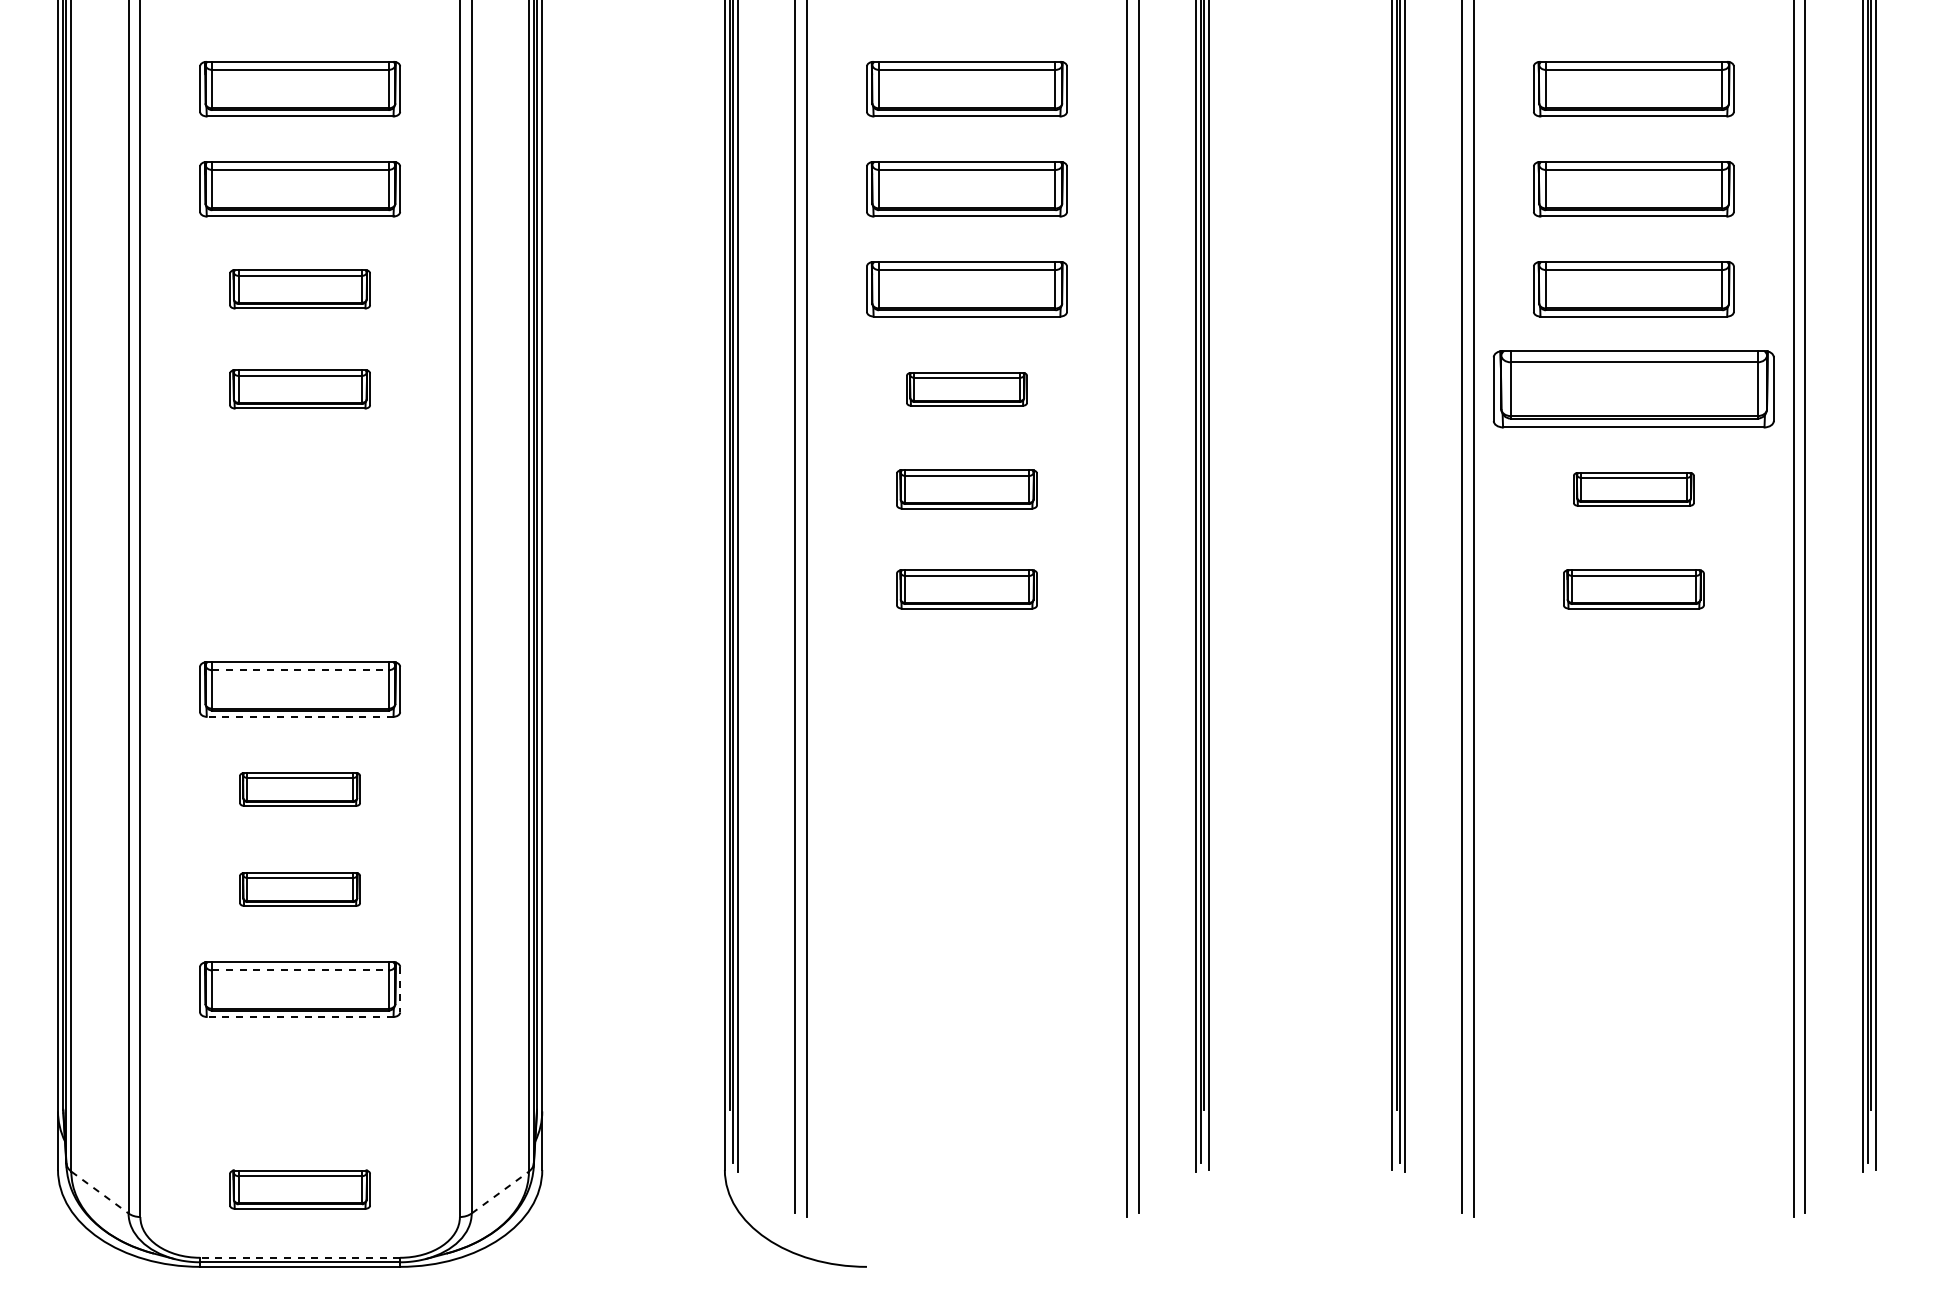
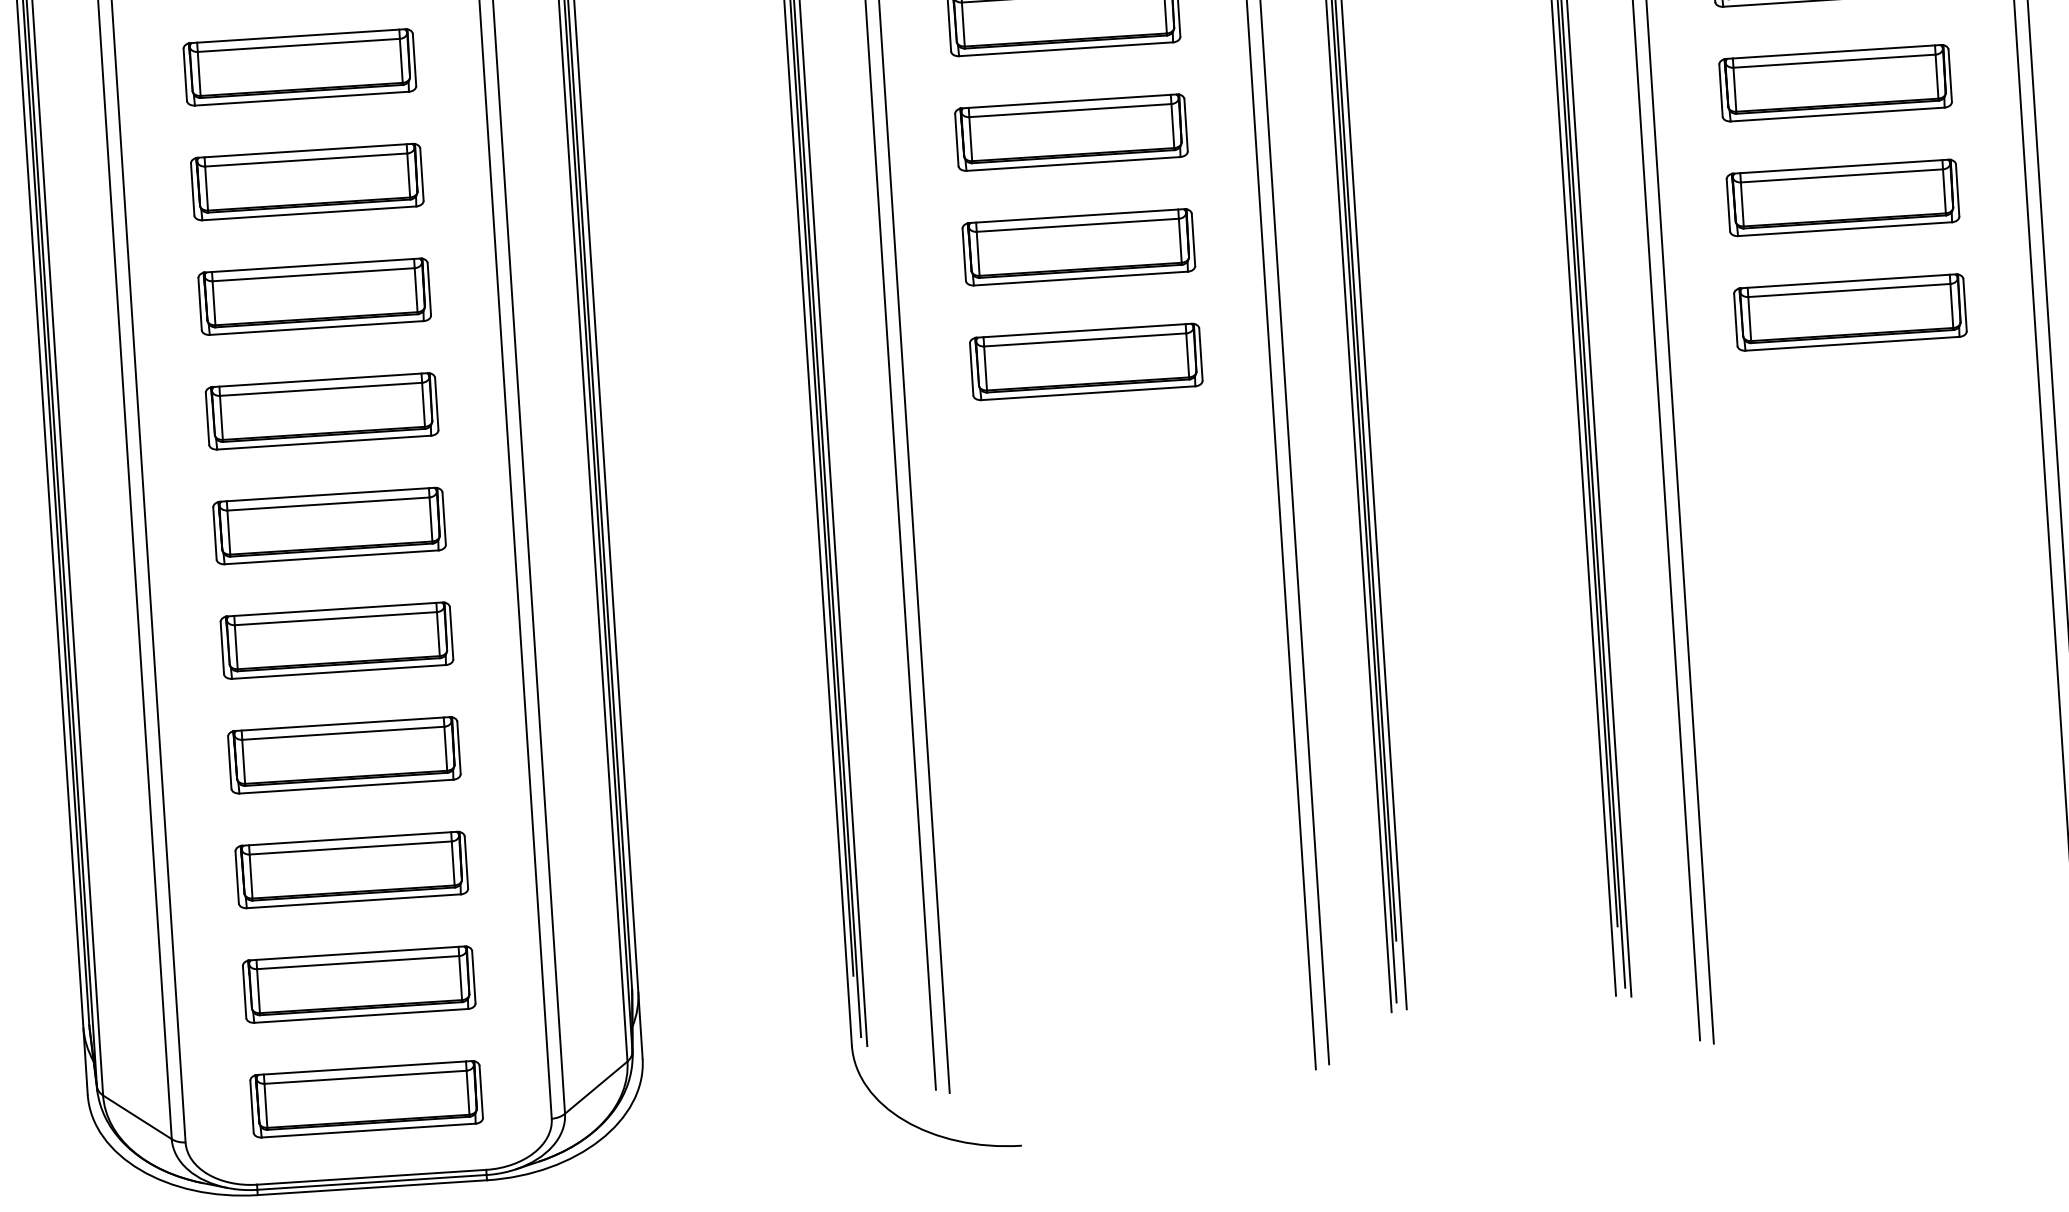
part: (299, 289) -> (299, 67), size x1.43
part: (299, 389) -> (306, 182), size x1.43
part: (966, 389) -> (1070, 132), size x1.67
part: (1633, 389) -> (1835, 83), size x0.71
part: (299, 489) -> (314, 296), added
part: (966, 489) -> (1078, 247), size x1.43
part: (1633, 489) -> (1842, 198), size x1.67
part: (299, 589) -> (321, 411), added
part: (966, 589) -> (1085, 362), size x1.43
part: (1633, 589) -> (1850, 312), size x1.43
line: (300, 670) -> (328, 504), dashed -> solid
line: (299, 716) -> (330, 557), dashed -> solid
part: (299, 789) -> (336, 640), size x1.67
part: (299, 889) -> (343, 755), size x1.67
line: (300, 970) -> (350, 848), dashed -> solid
line: (400, 989) -> (466, 862), dashed -> solid
line: (299, 1016) -> (353, 900), dashed -> solid
part: (299, 1089) -> (358, 984), added
part: (299, 1189) -> (365, 1099), size x1.43
line: (100, 1192) -> (138, 1117), dashed -> solid
line: (500, 1192) -> (596, 1087), dashed -> solid
line: (299, 1257) -> (370, 1177), dashed -> solid

